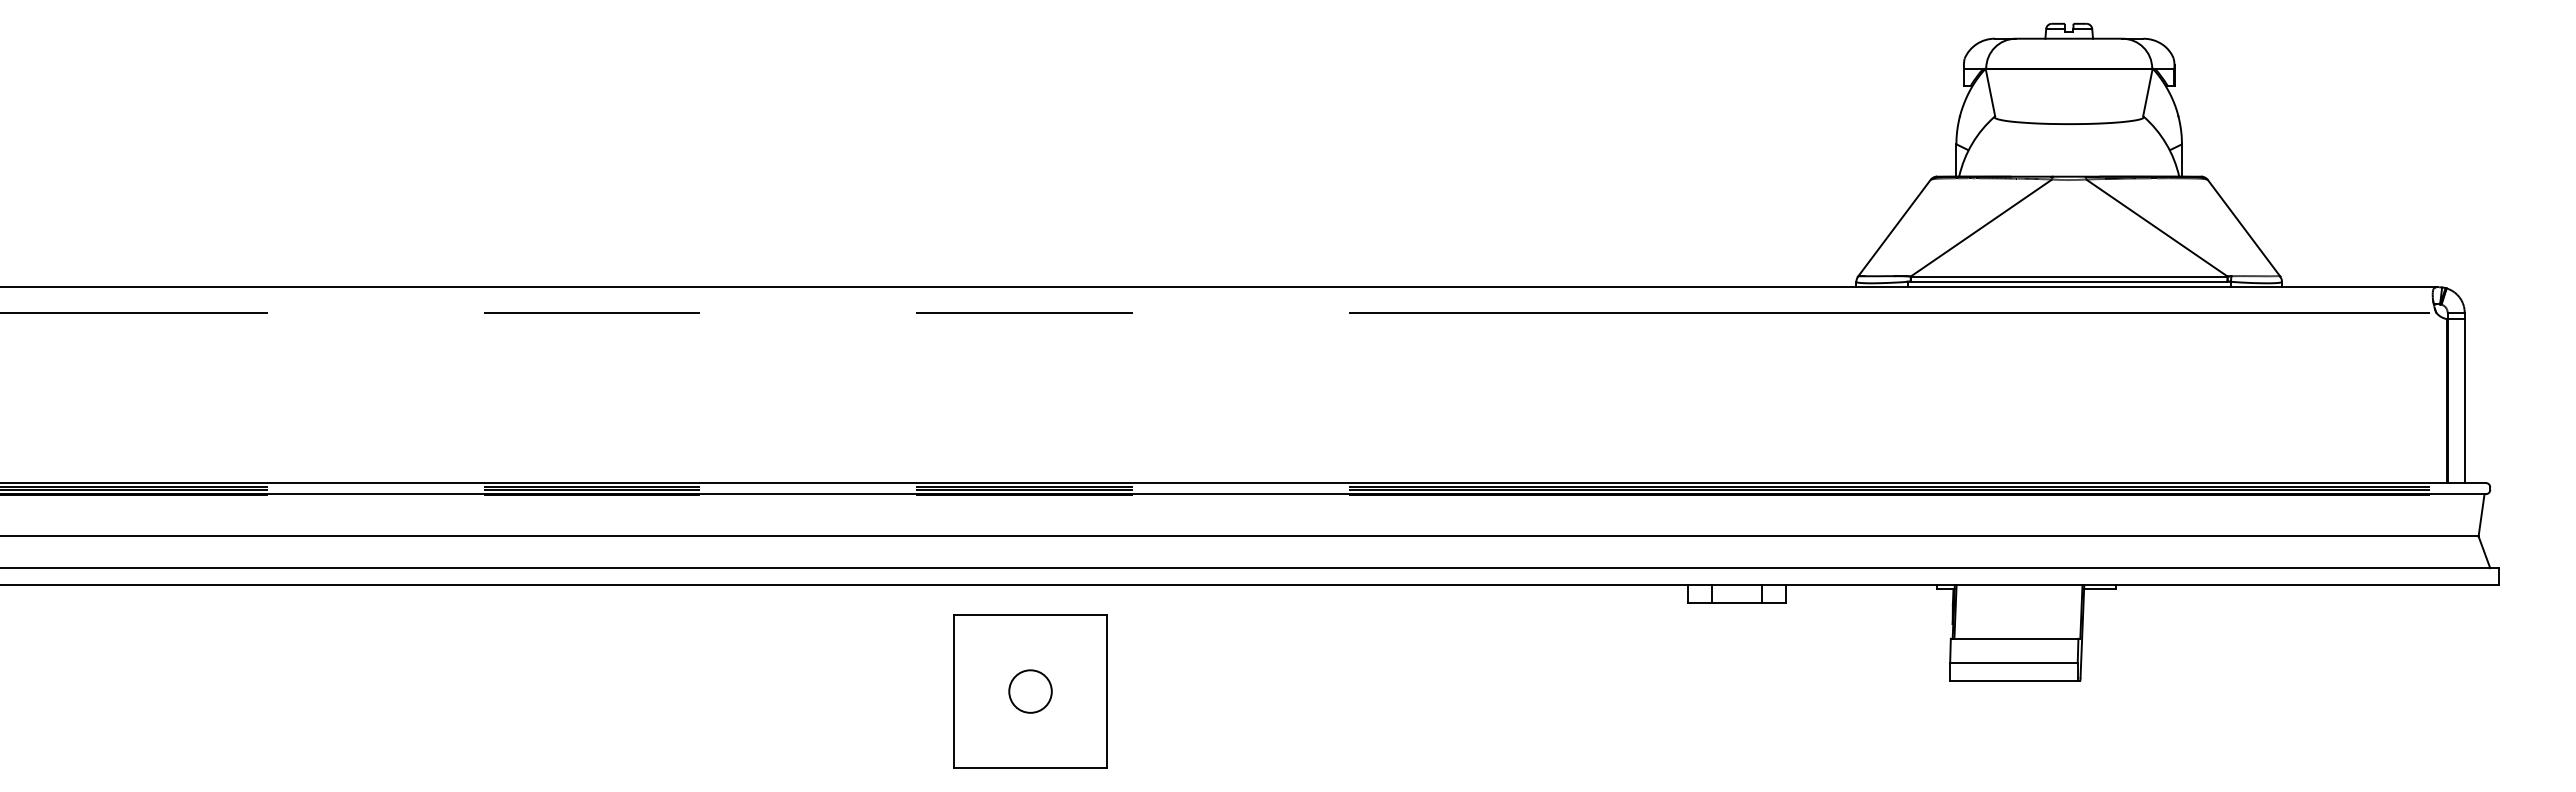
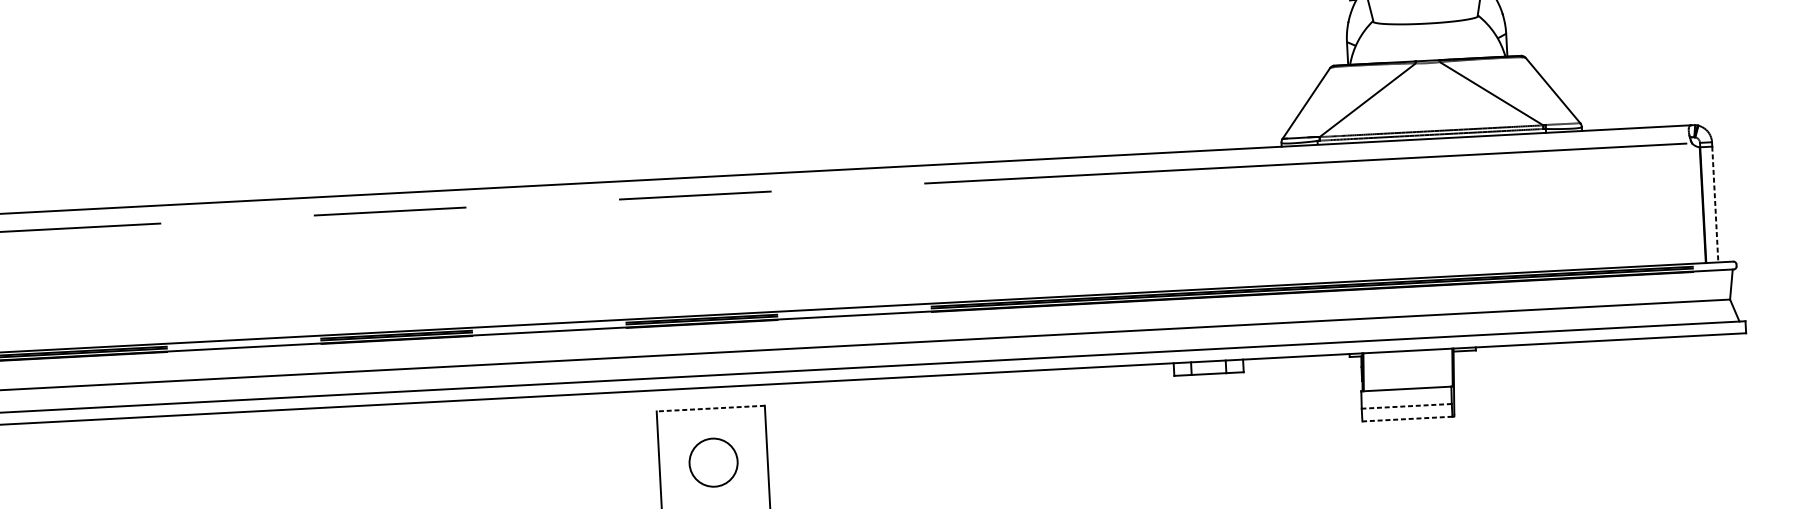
line: (2464, 401) -> (1715, 204), solid -> dashed
line: (1030, 614) -> (710, 408), solid -> dashed
line: (2013, 663) -> (1406, 406), solid -> dashed
line: (2013, 681) -> (1407, 419), solid -> dashed
circle: (1030, 691) -> (713, 462), size x1.6

